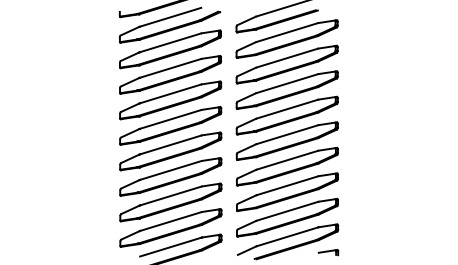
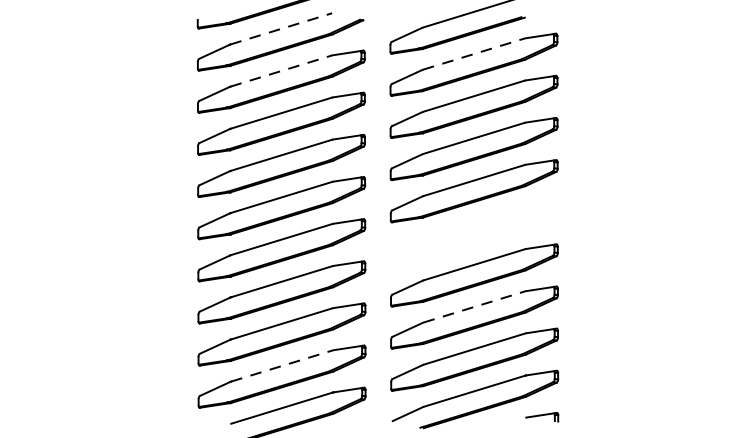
line: (170, 17) -> (281, 29), solid -> dashed
line: (287, 32) -> (474, 53), solid -> dashed
line: (170, 42) -> (281, 70), solid -> dashed
part: (286, 140) -> (472, 232), removed
line: (287, 185) -> (474, 306), solid -> dashed
line: (171, 221) -> (283, 365), solid -> dashed

